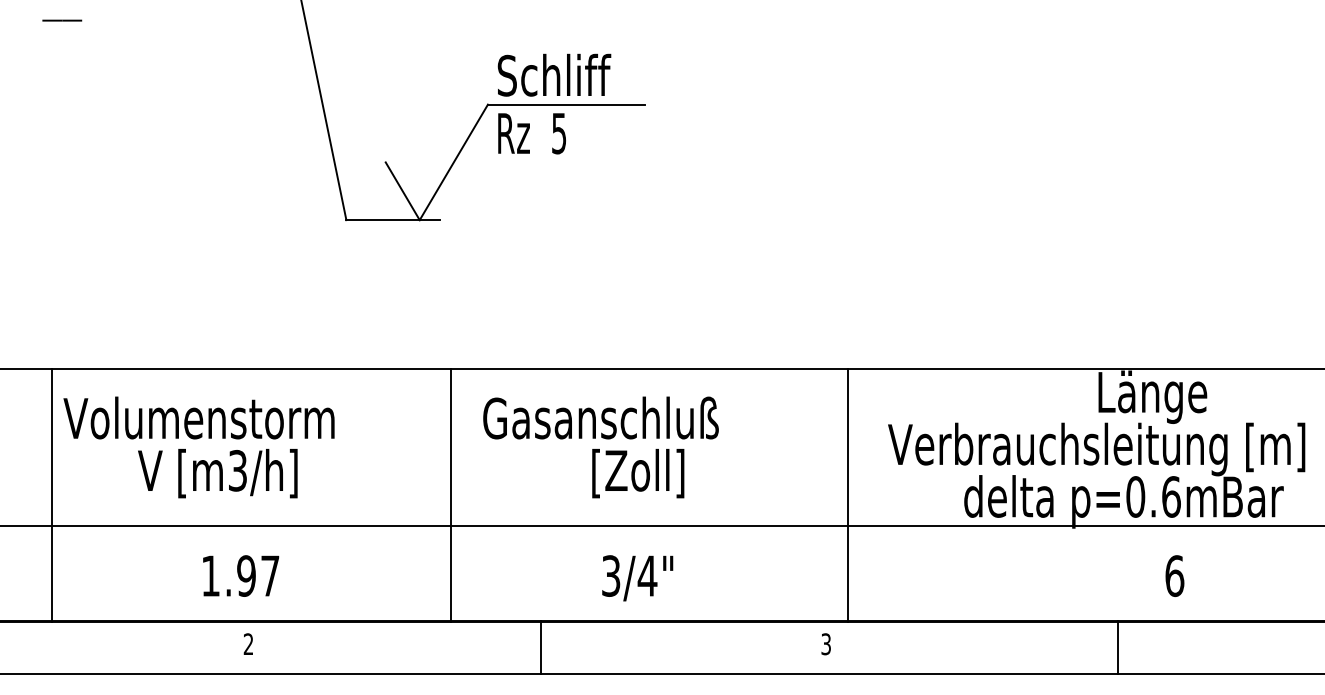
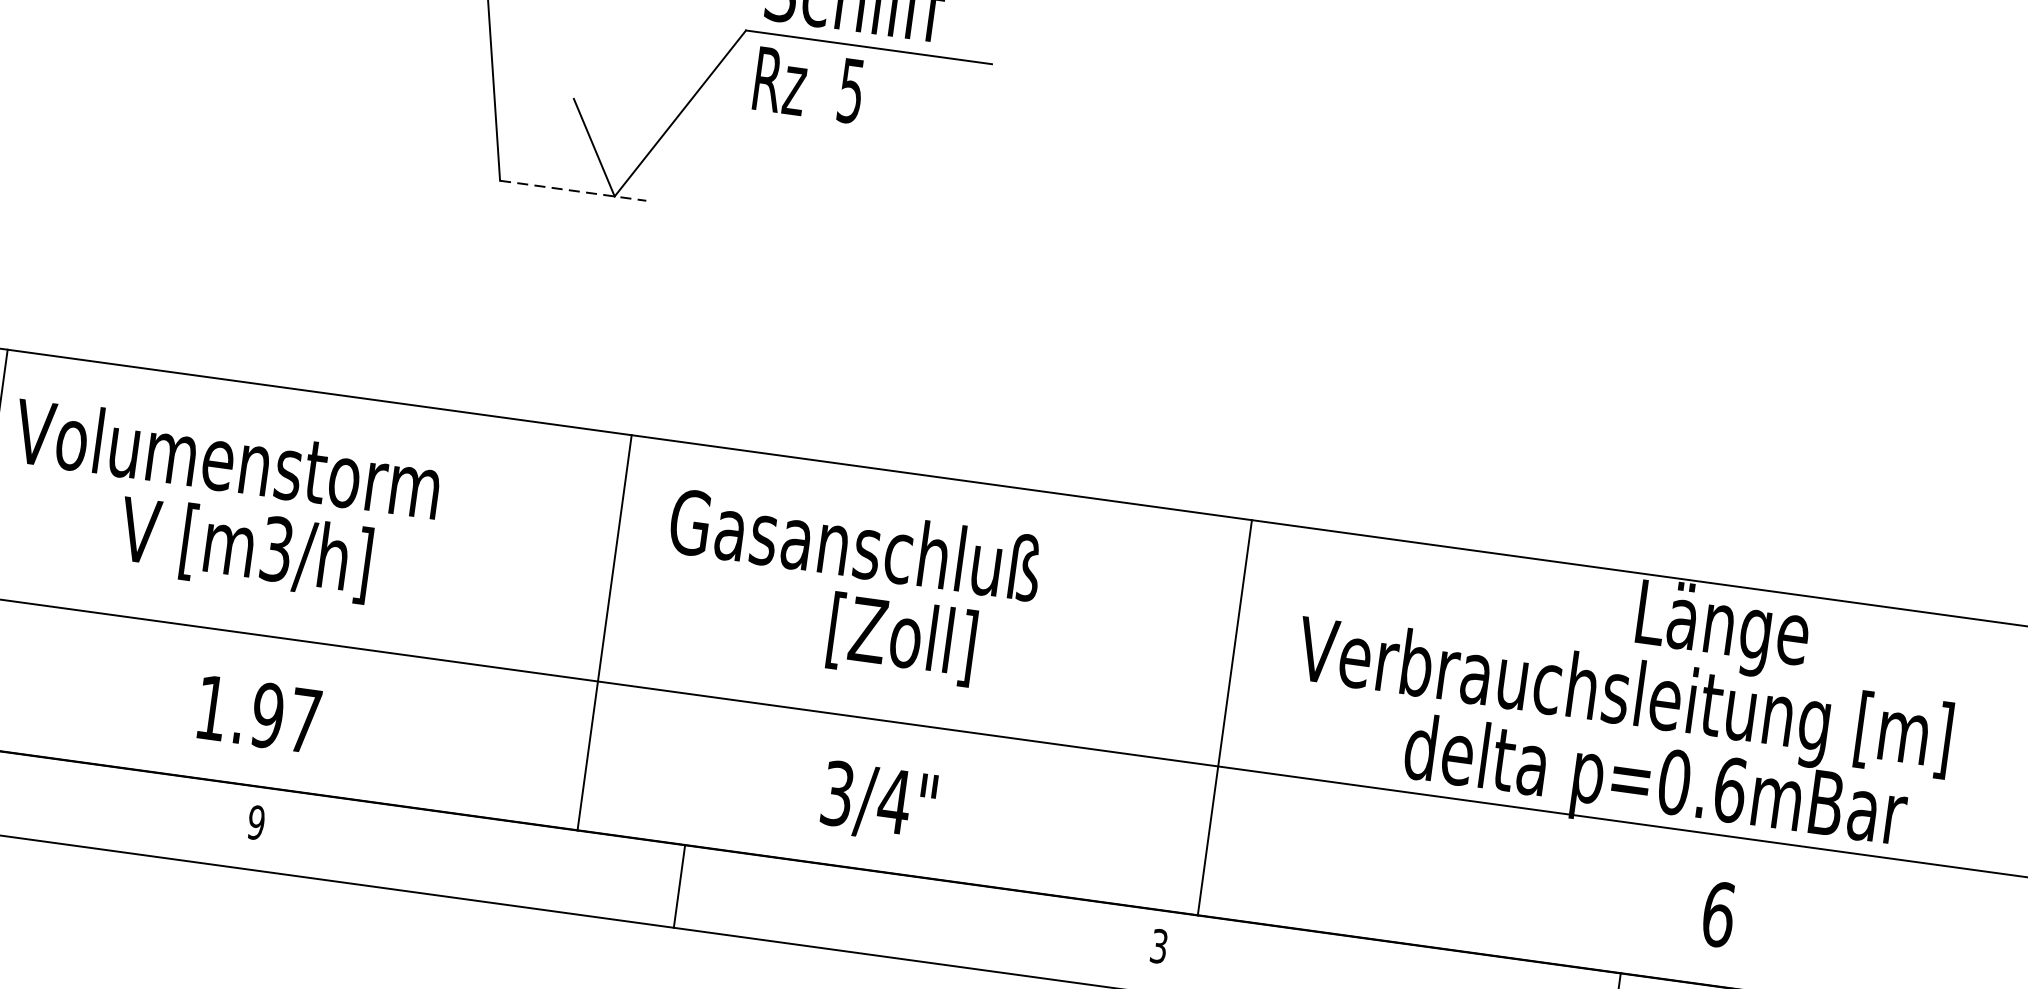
line: (393, 220) -> (573, 191), solid -> dashed
text: (248, 644) -> (256, 823), 2 -> 9
line: (540, 647) -> (679, 885), moved

